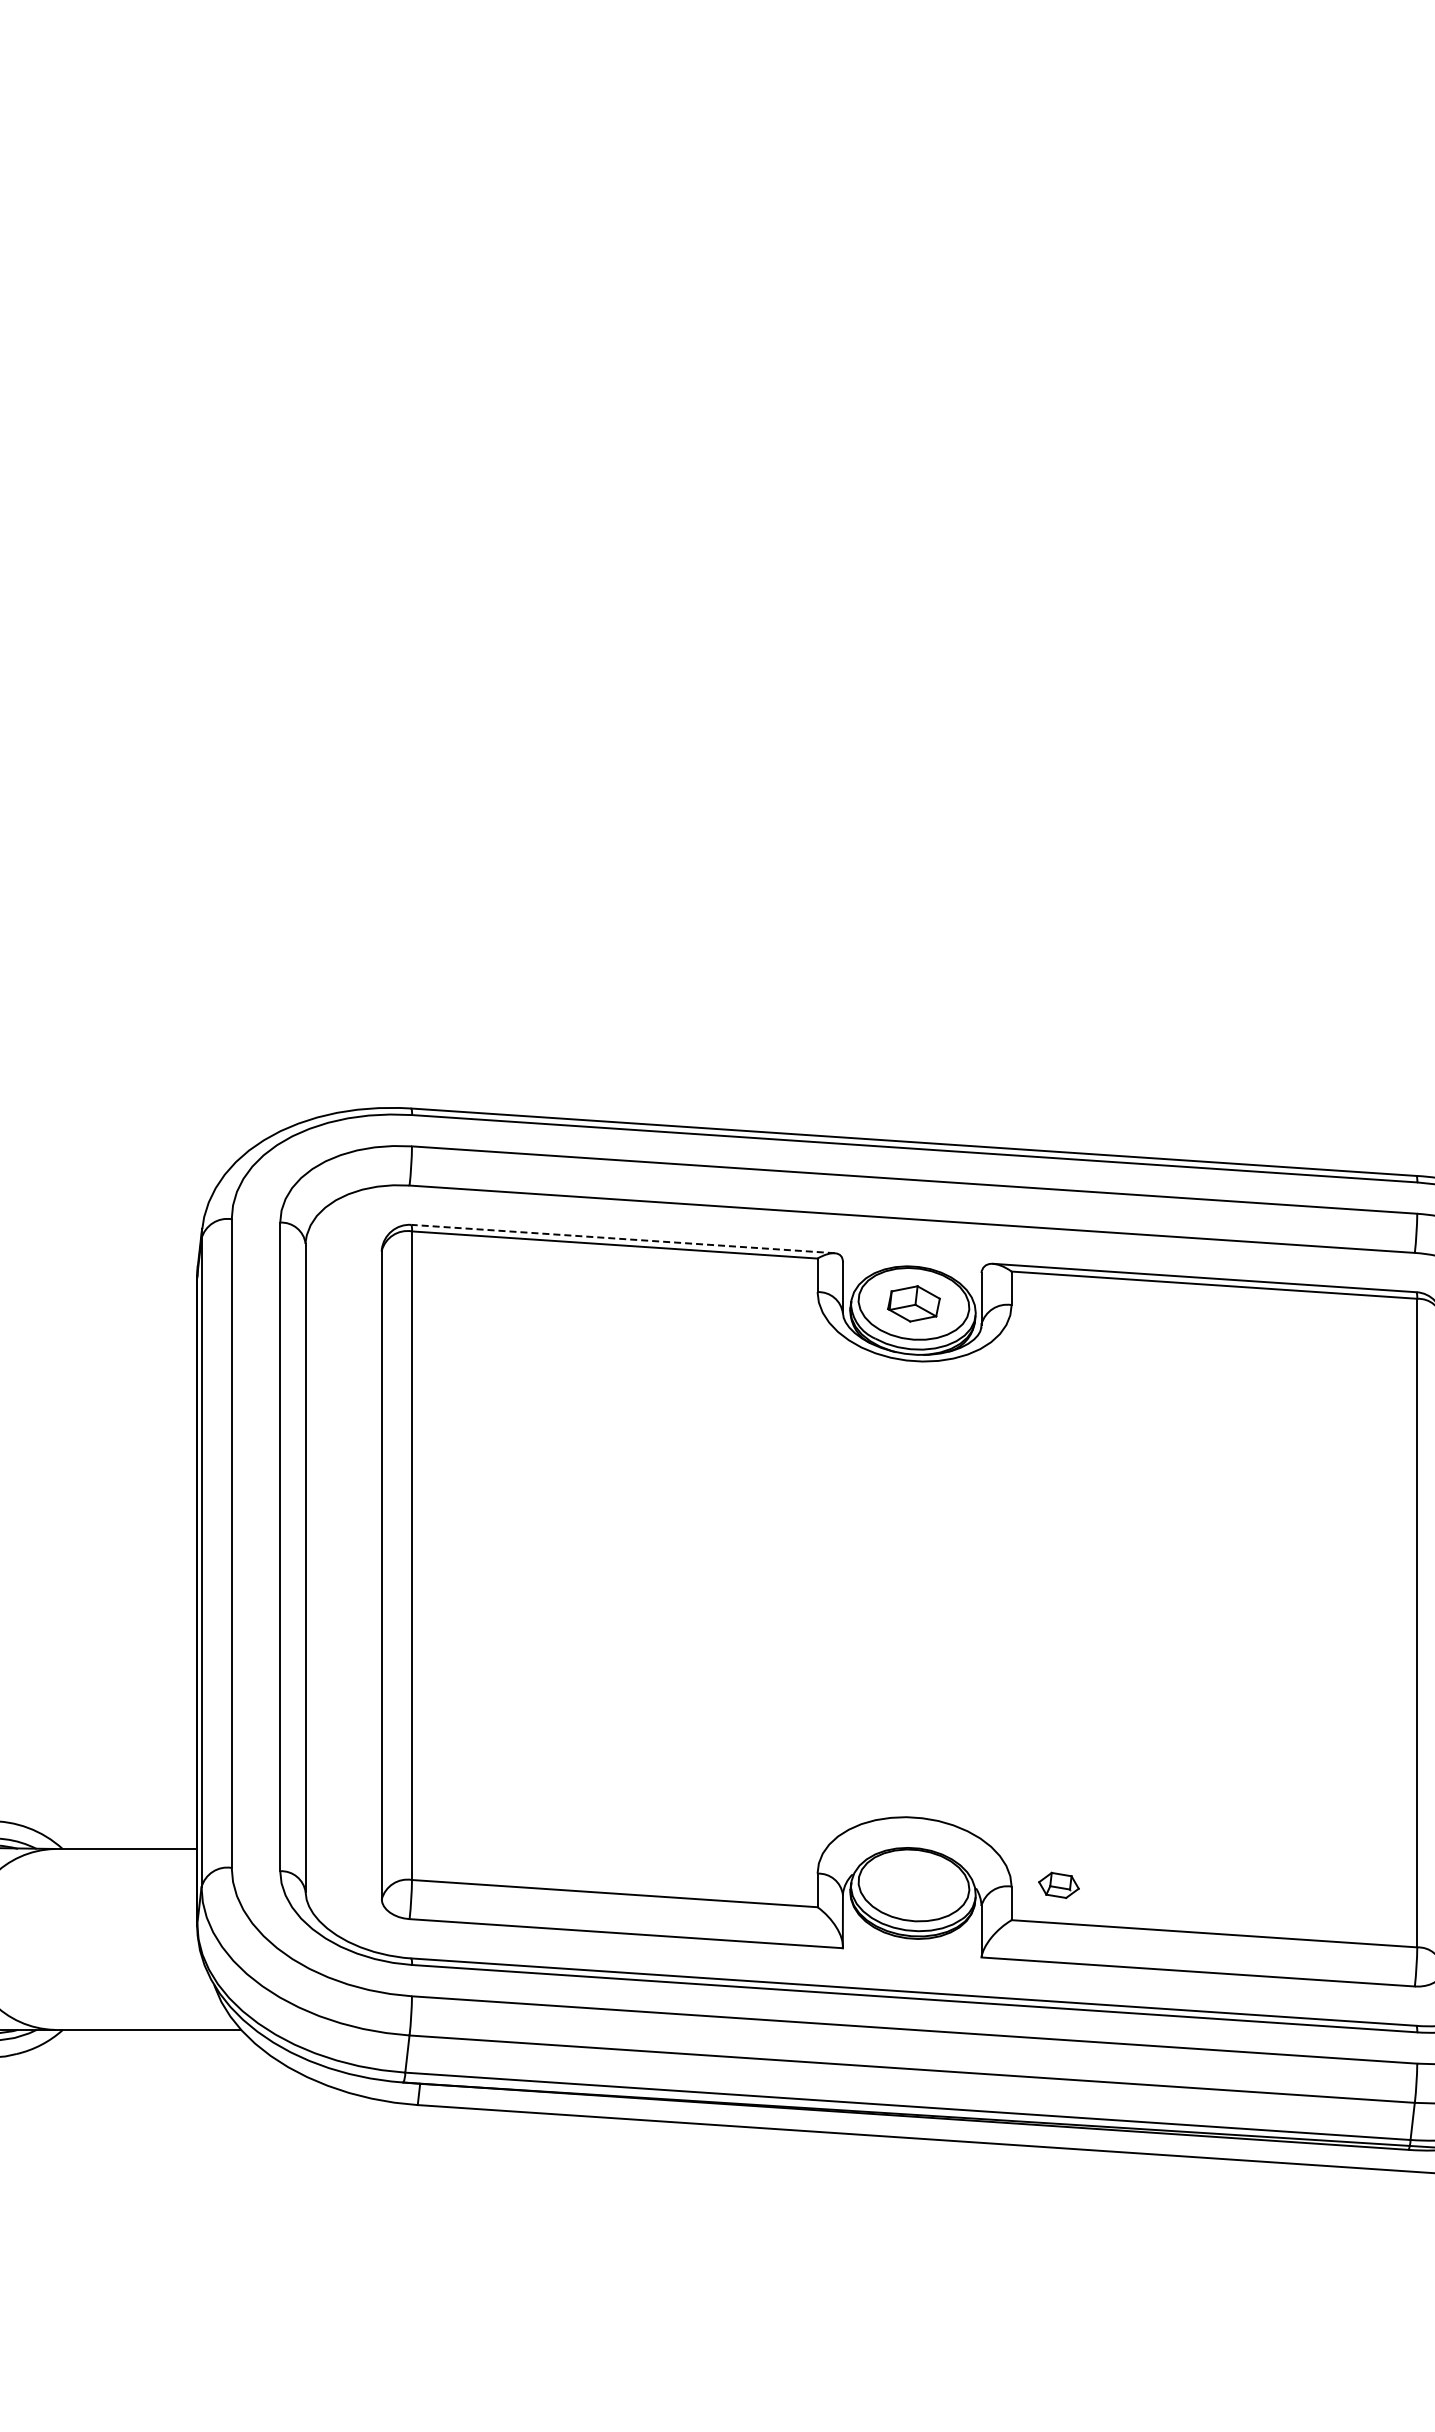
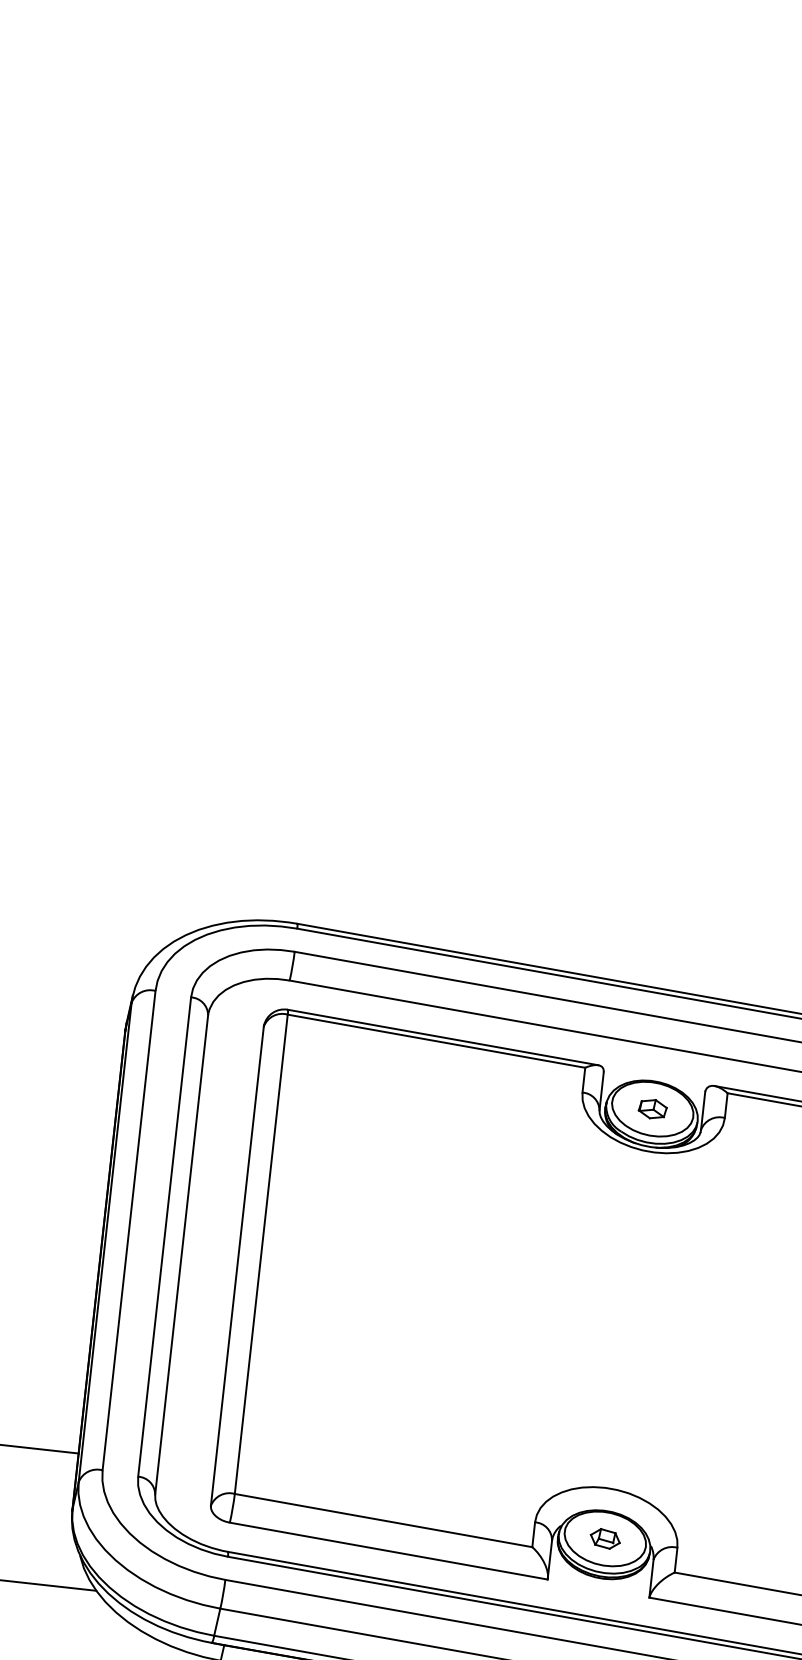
line: (622, 1239) -> (442, 1037), dashed -> solid
part: (913, 1303) -> (652, 1108), size x0.71
part: (1058, 1884) -> (605, 1538), moved

